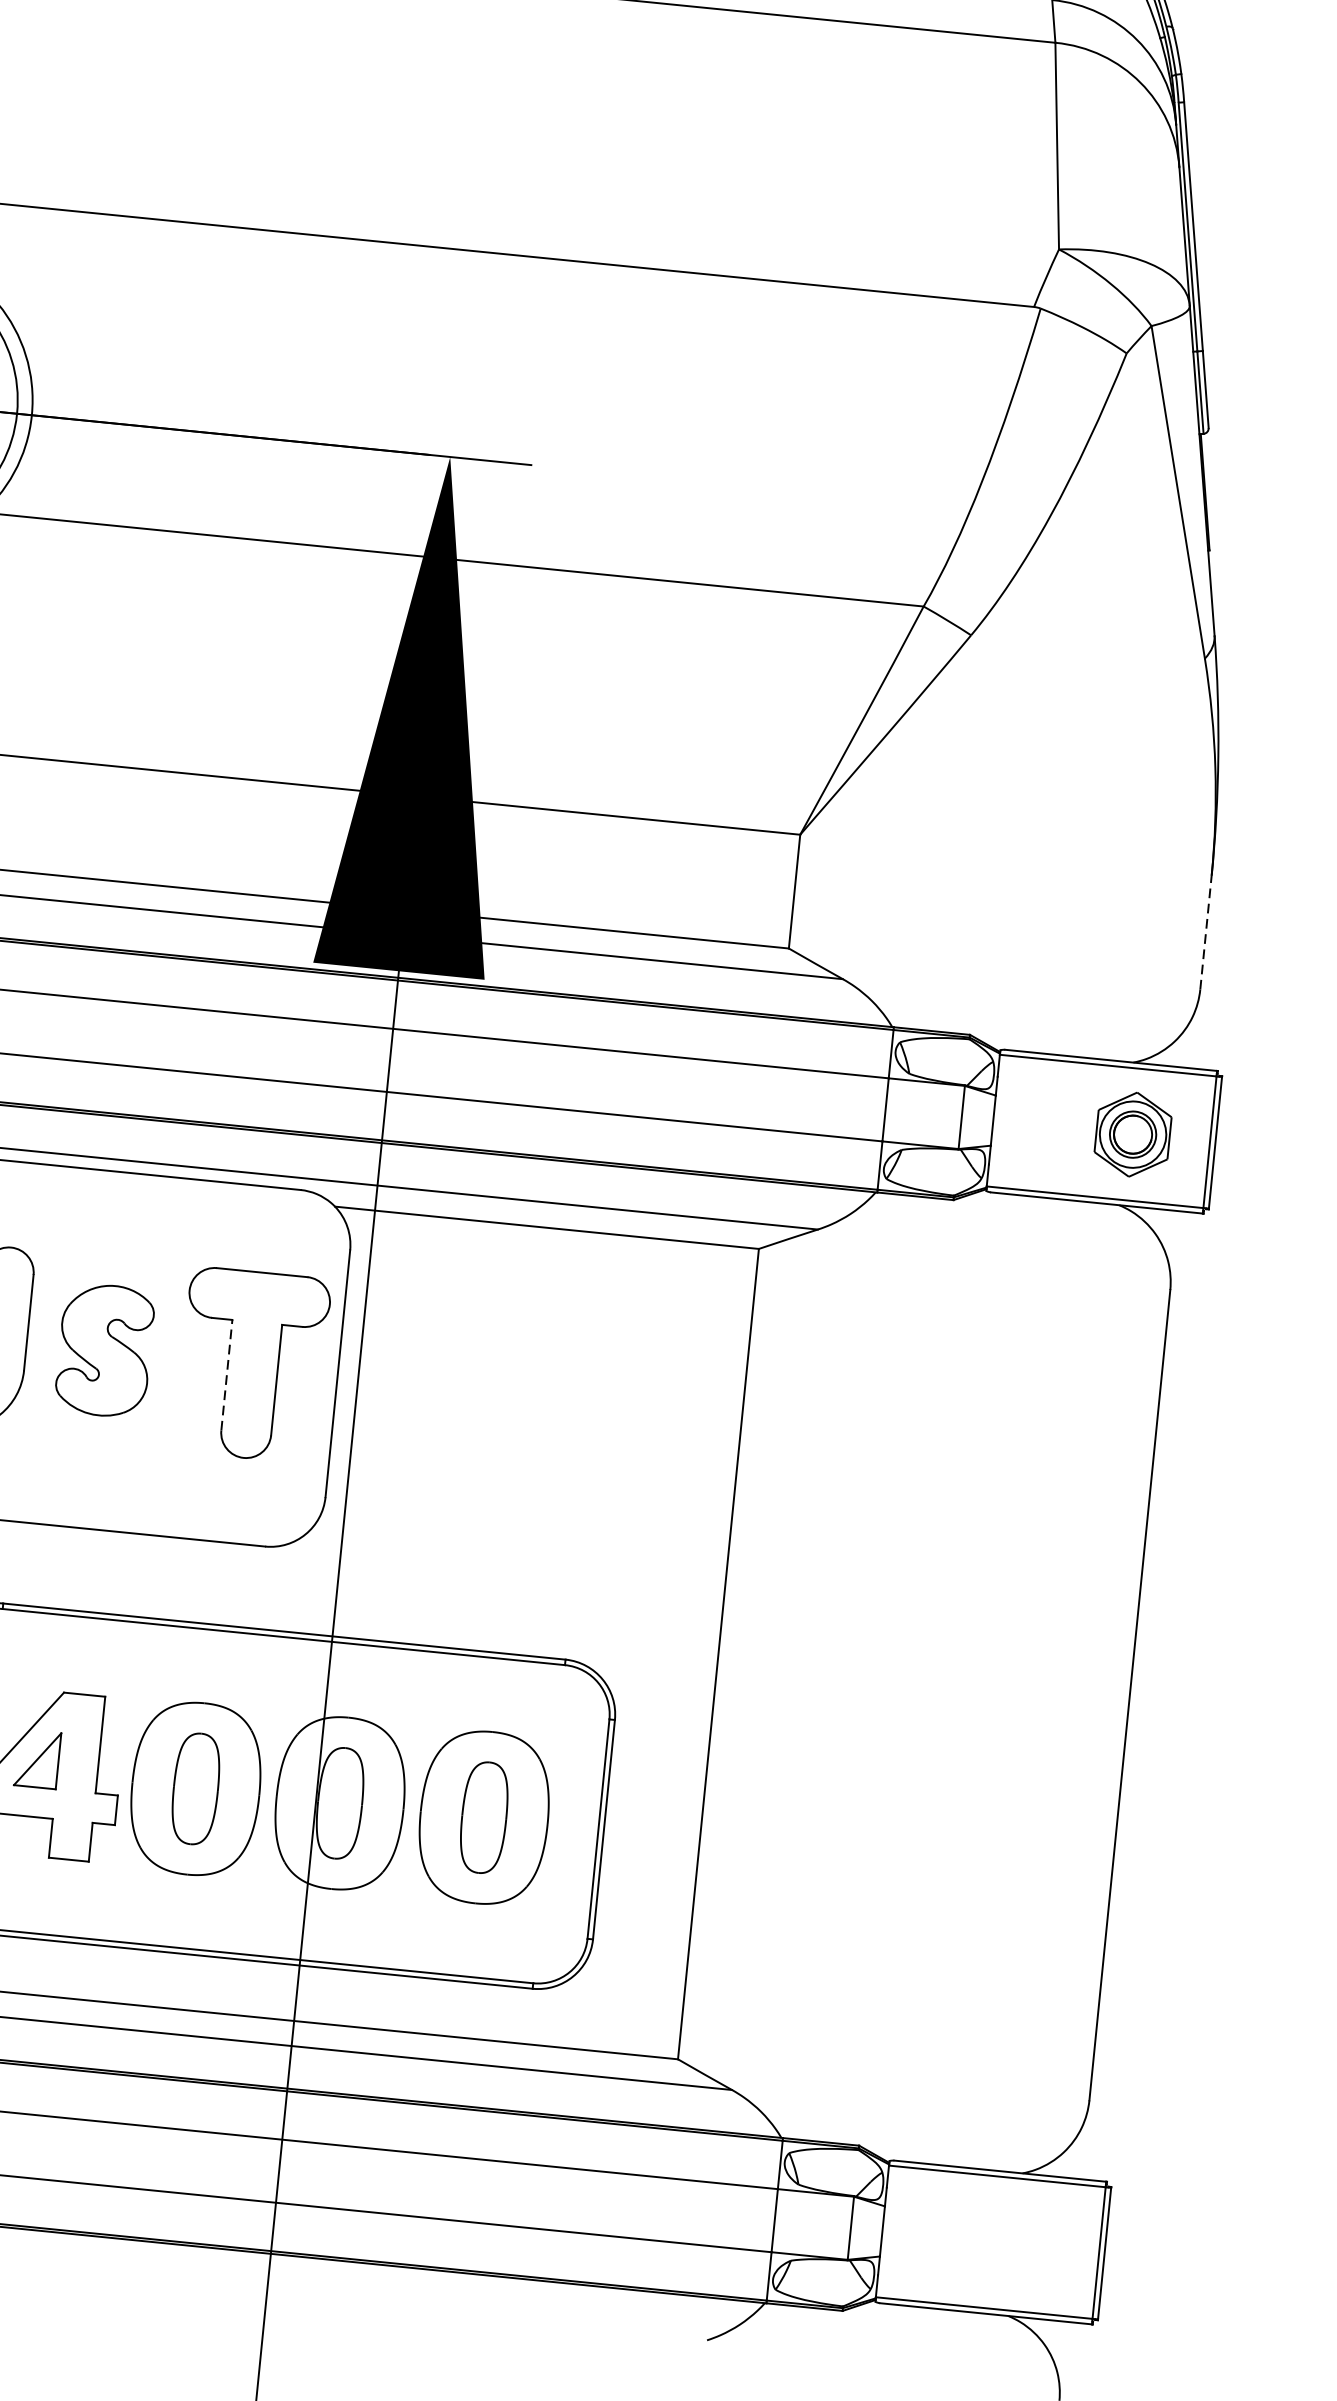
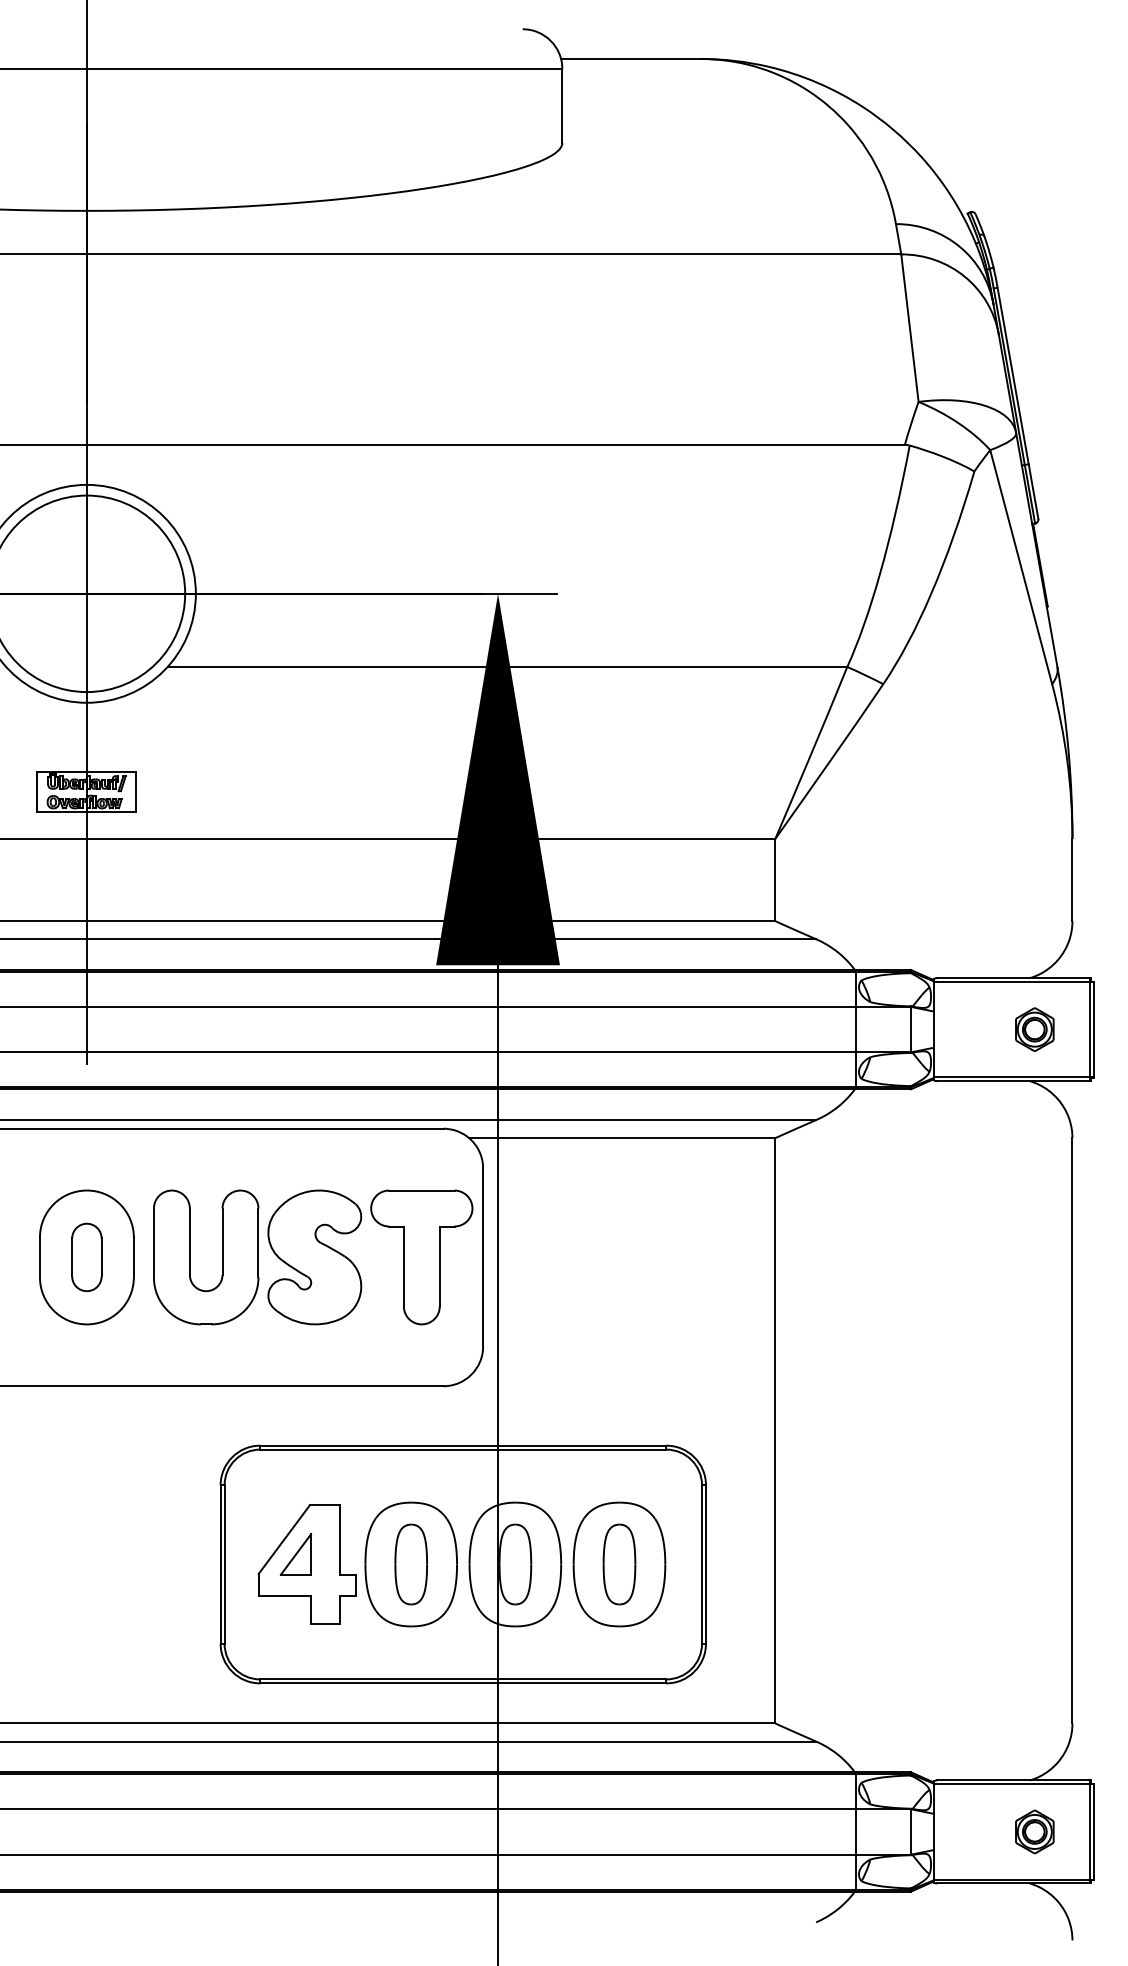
line: (1206, 931) -> (1072, 879), dashed -> solid
part: (1132, 1134) -> (1034, 1029), size x0.71
part: (104, 1350) -> (314, 1257), size x1.43
line: (226, 1375) -> (403, 1266), dashed -> solid
part: (1021, 2244) -> (1034, 1831), added

